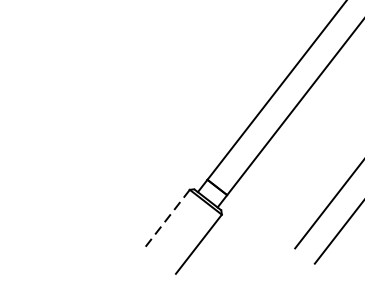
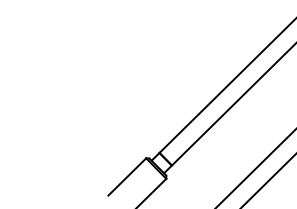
line: (167, 218) -> (127, 176), dashed -> solid

